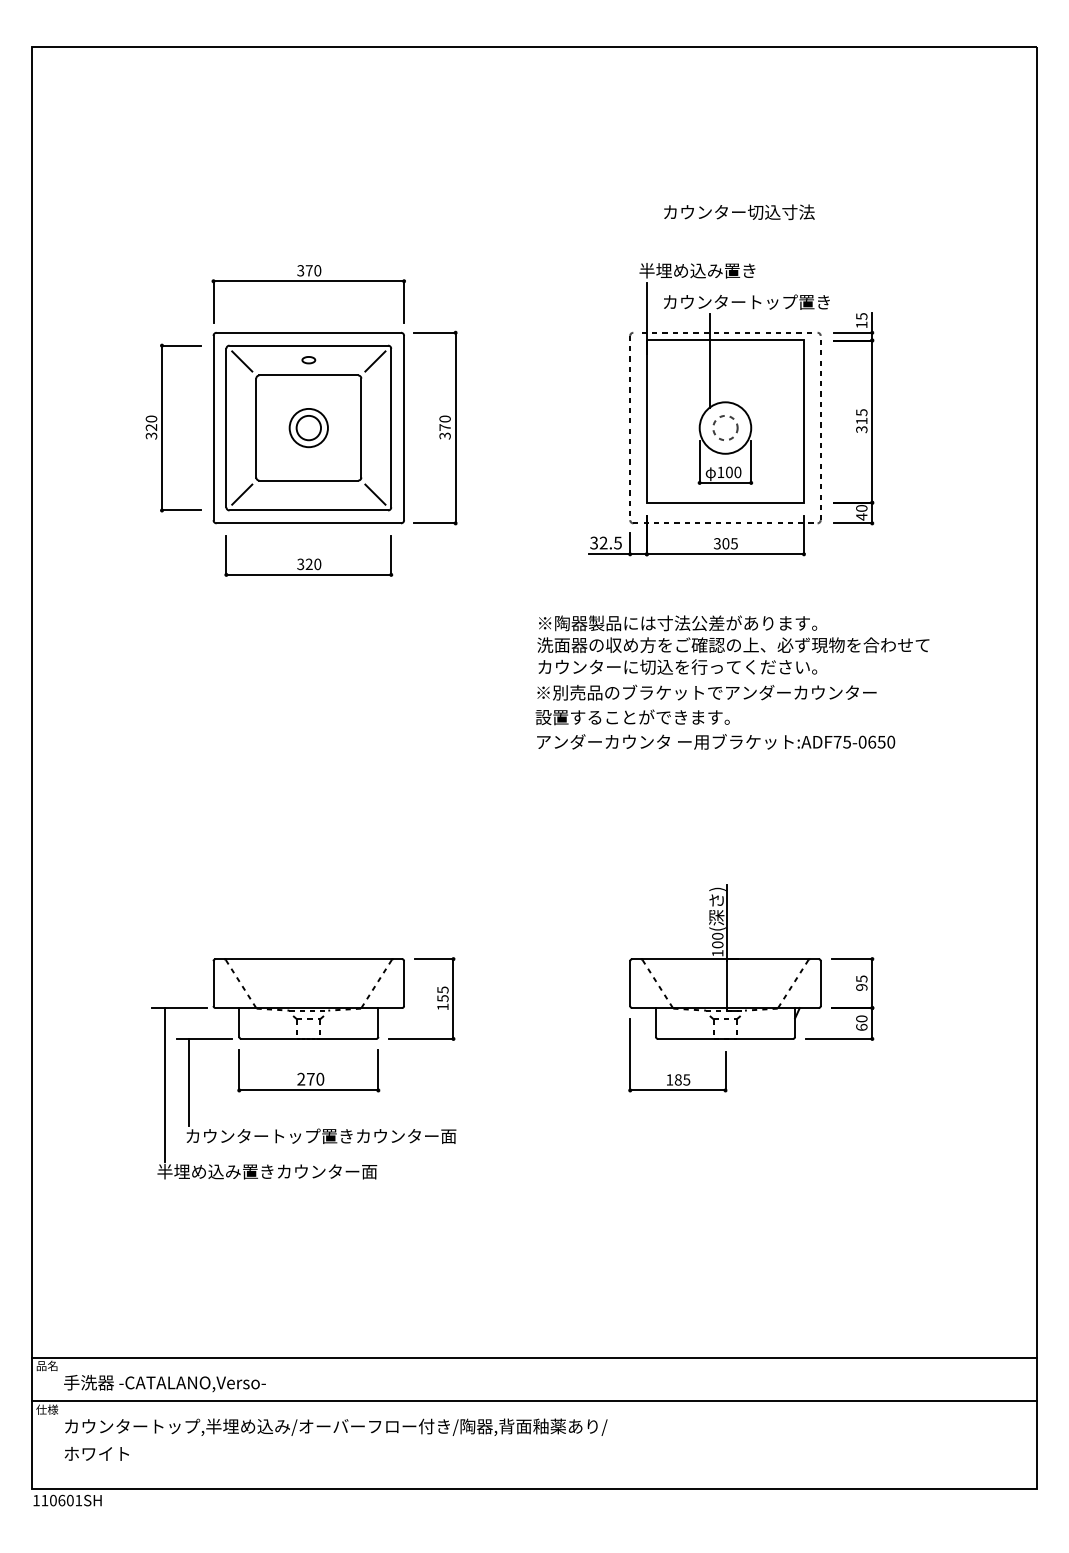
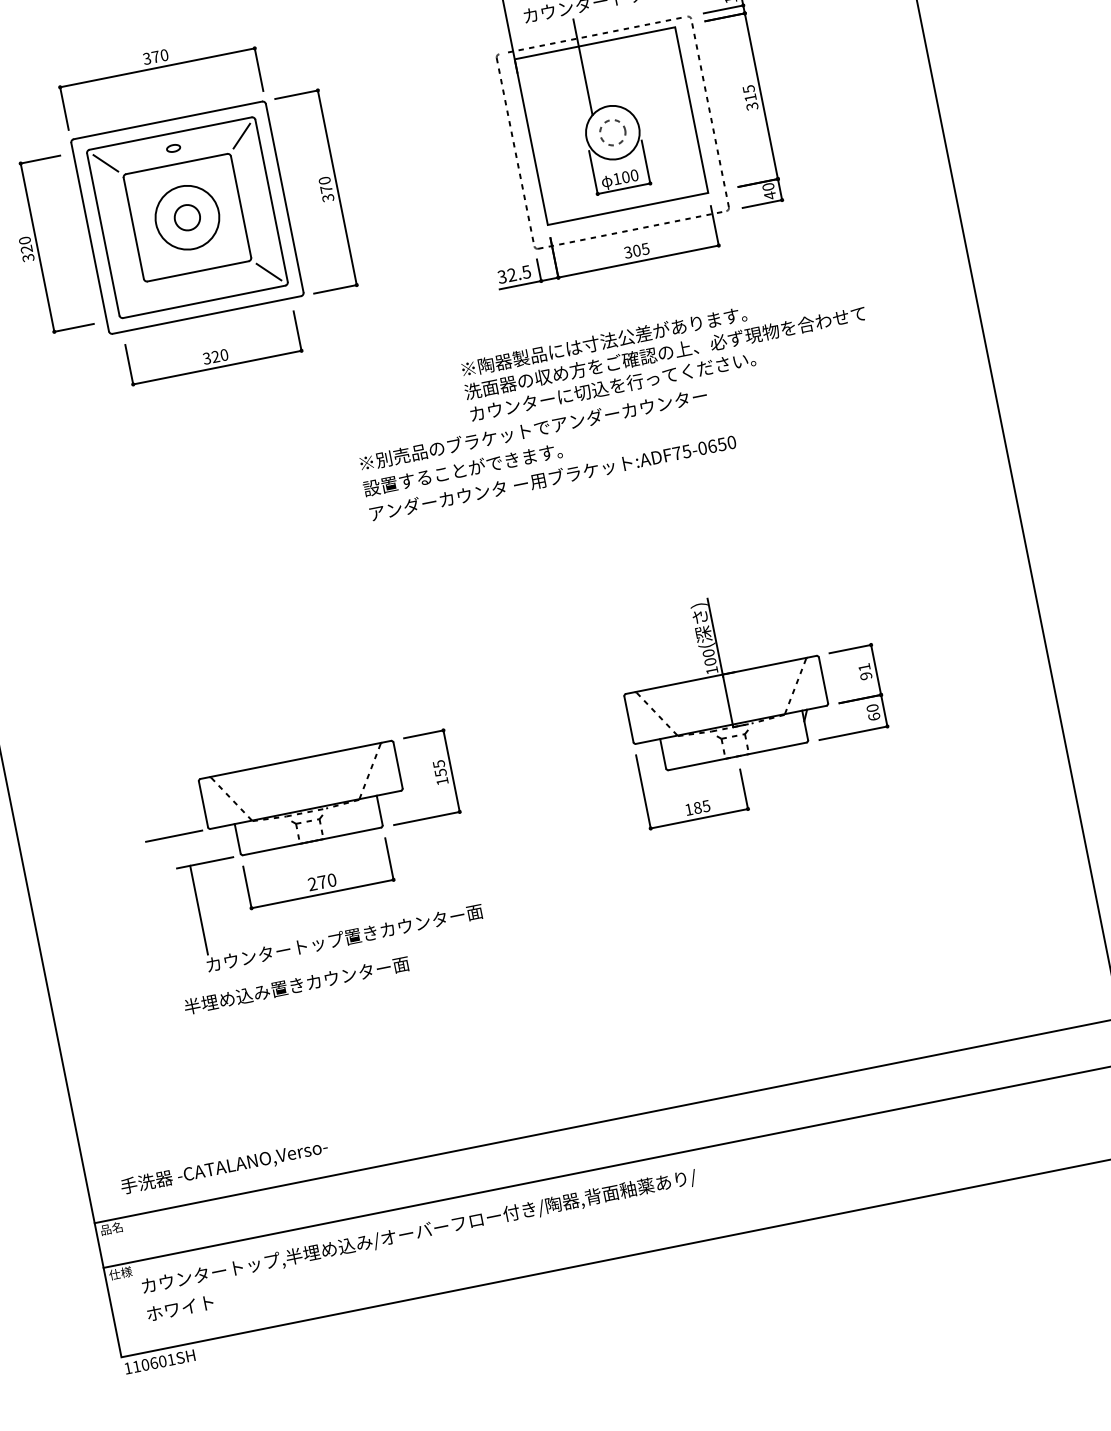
circle: (308, 427) -> (186, 217), size x1.6
line: (242, 494) -> (133, 299), removed
text: (715, 716) -> (547, 452), moved
text: (861, 978) -> (864, 666), 95 -> 91
line: (165, 1084) -> (175, 917), removed
text: (164, 1383) -> (223, 1167), moved

